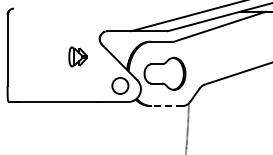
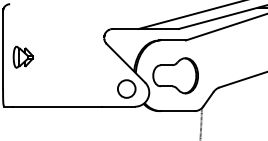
part: (77, 56) -> (22, 56), moved
line: (166, 106) -> (177, 111), dashed -> solid

